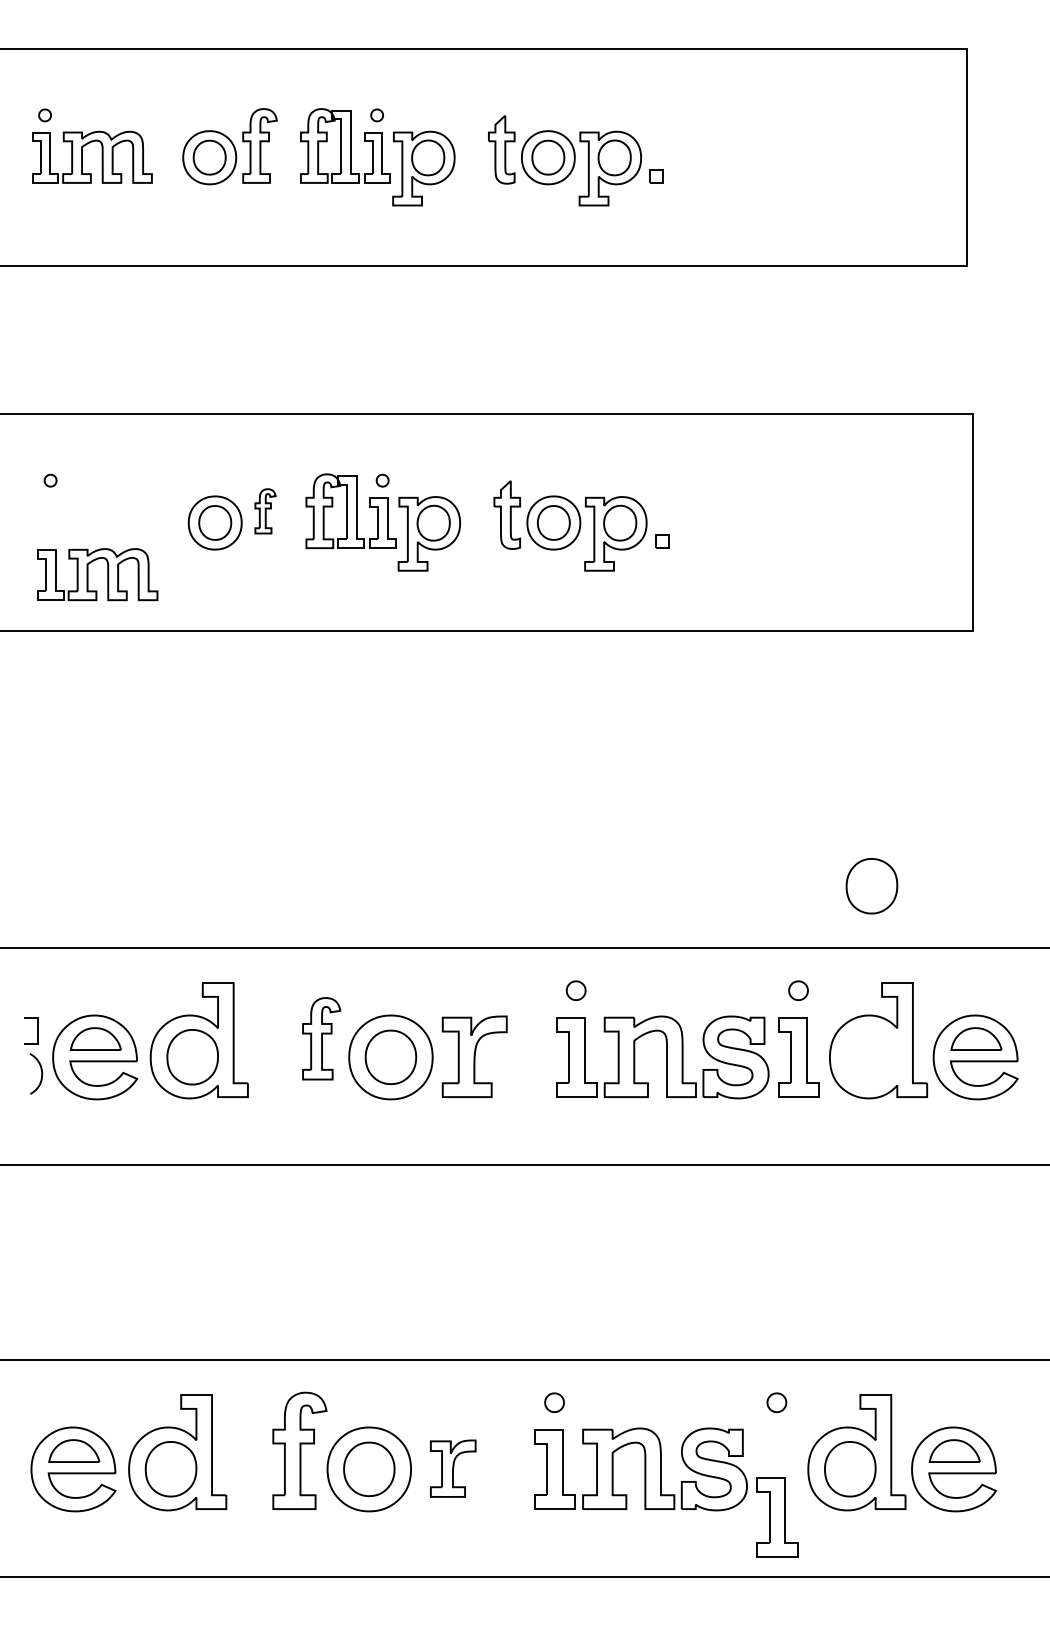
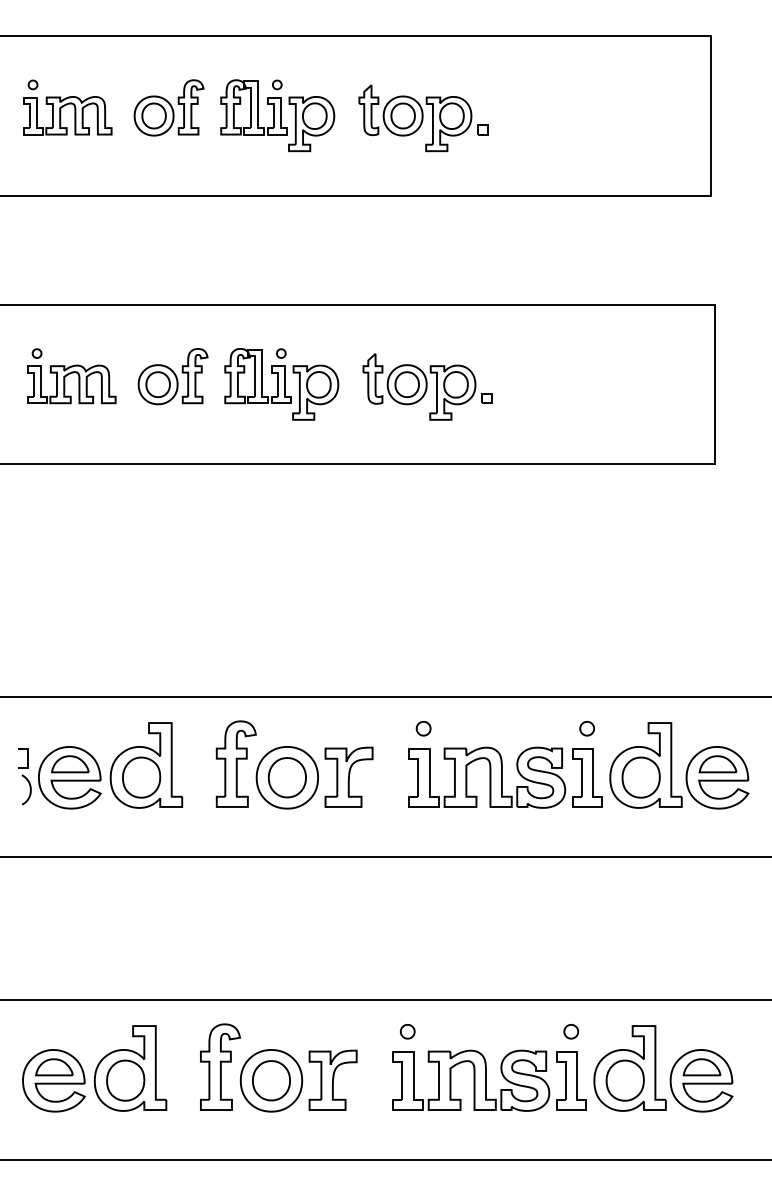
part: (265, 511) -> (195, 376), size x1.67
part: (88, 574) -> (64, 384), moved
part: (871, 886) -> (640, 777), moved
part: (321, 1038) -> (236, 763), size x1.43
part: (453, 1468) -> (333, 1080), size x1.43
part: (777, 1517) -> (571, 1080), moved

